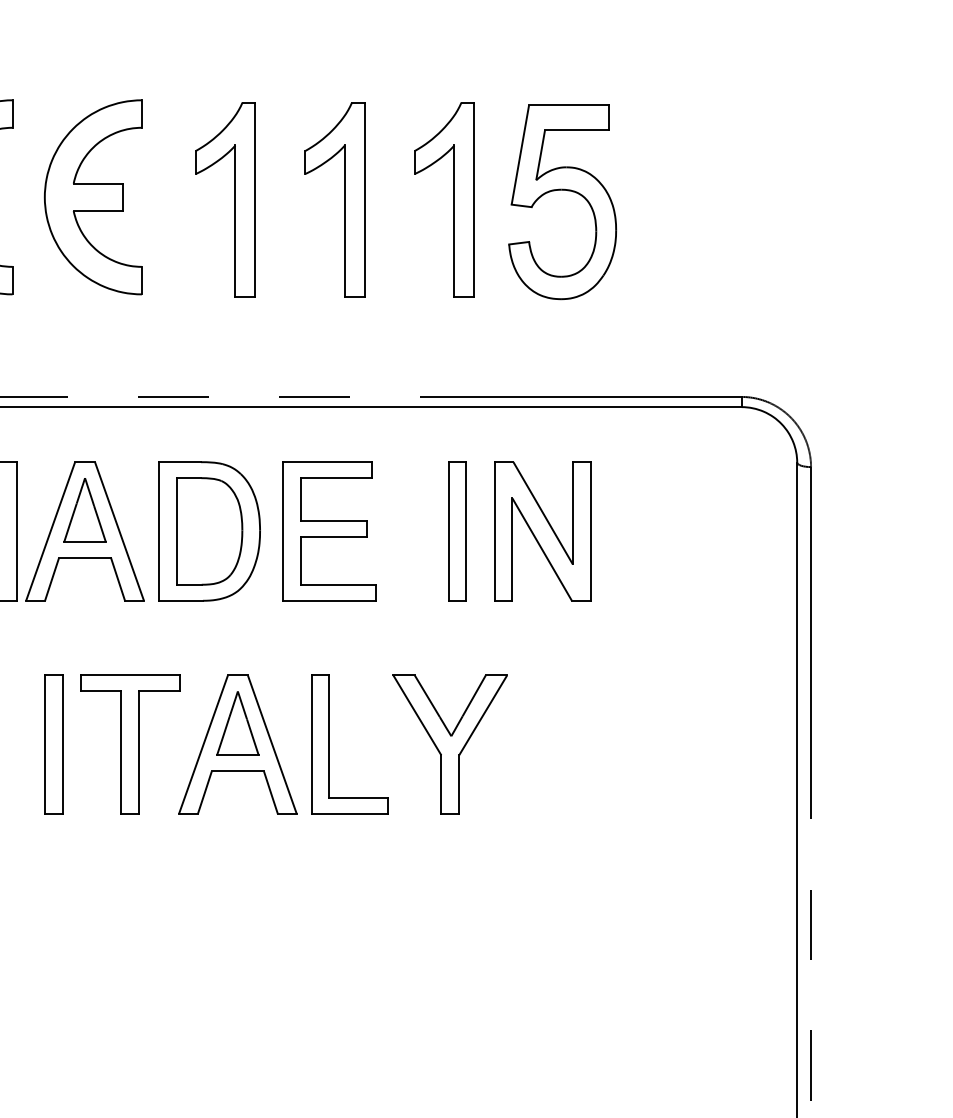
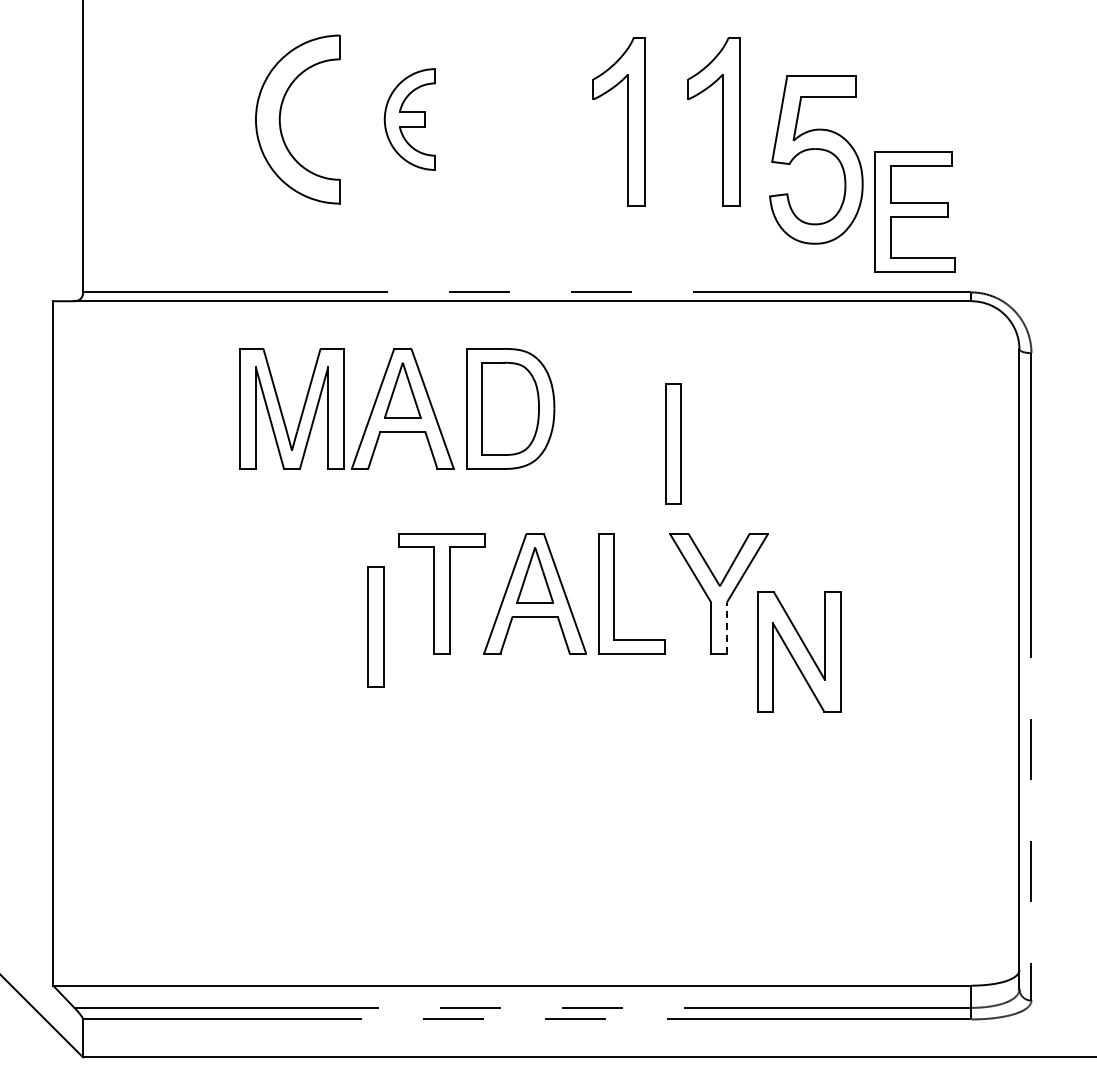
part: (566, 191) -> (819, 150), moved
part: (92, 197) -> (409, 119), size x0.6
part: (234, 199) -> (532, 121), removed
part: (328, 530) -> (914, 211), moved
part: (457, 530) -> (673, 443), moved
part: (543, 530) -> (799, 651), moved
part: (53, 744) -> (375, 626), moved
line: (458, 783) -> (726, 627), solid -> dashed

